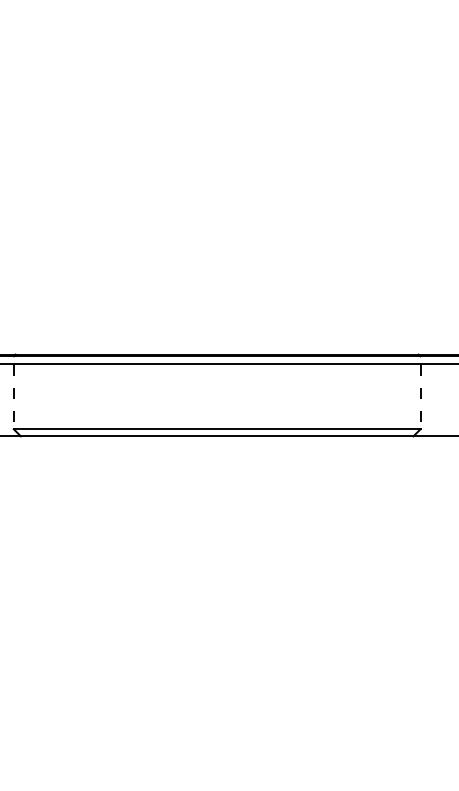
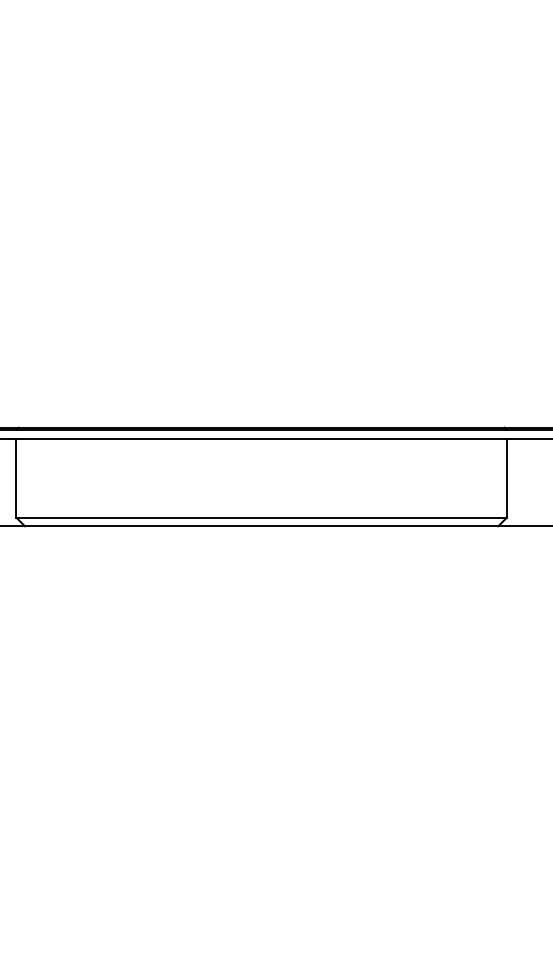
line: (13, 397) -> (16, 479), dashed -> solid
line: (420, 397) -> (506, 479), dashed -> solid

